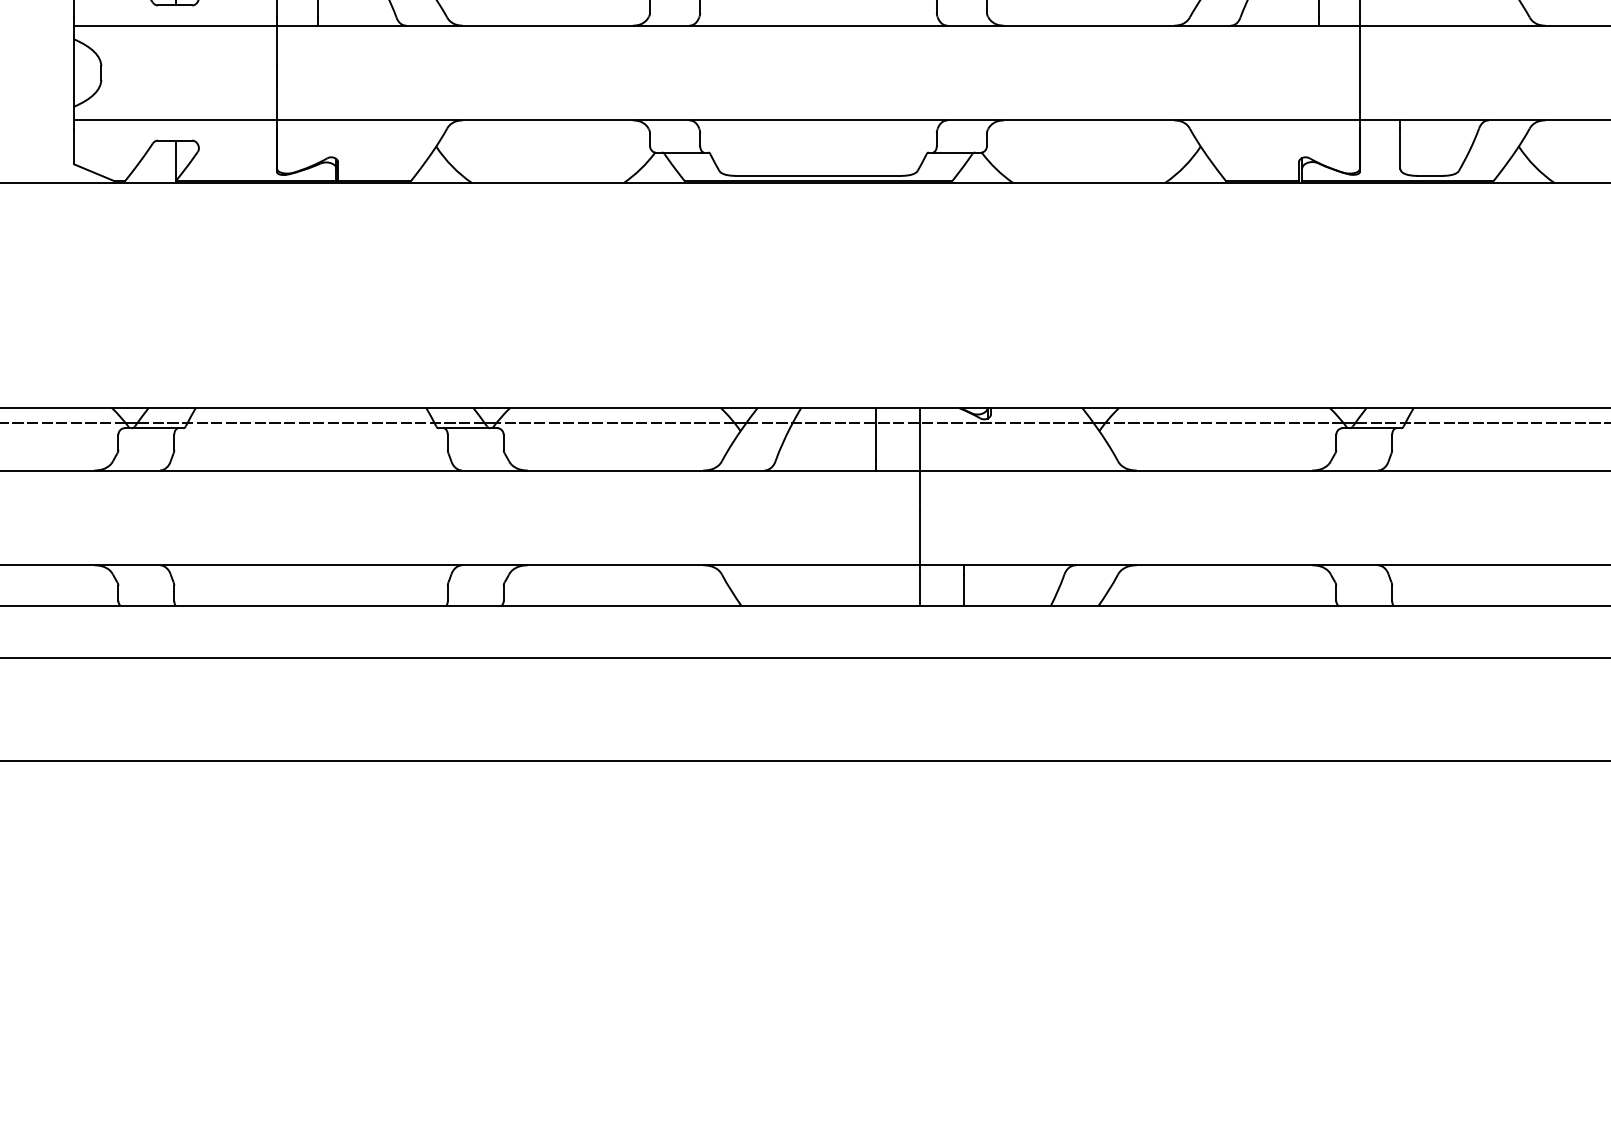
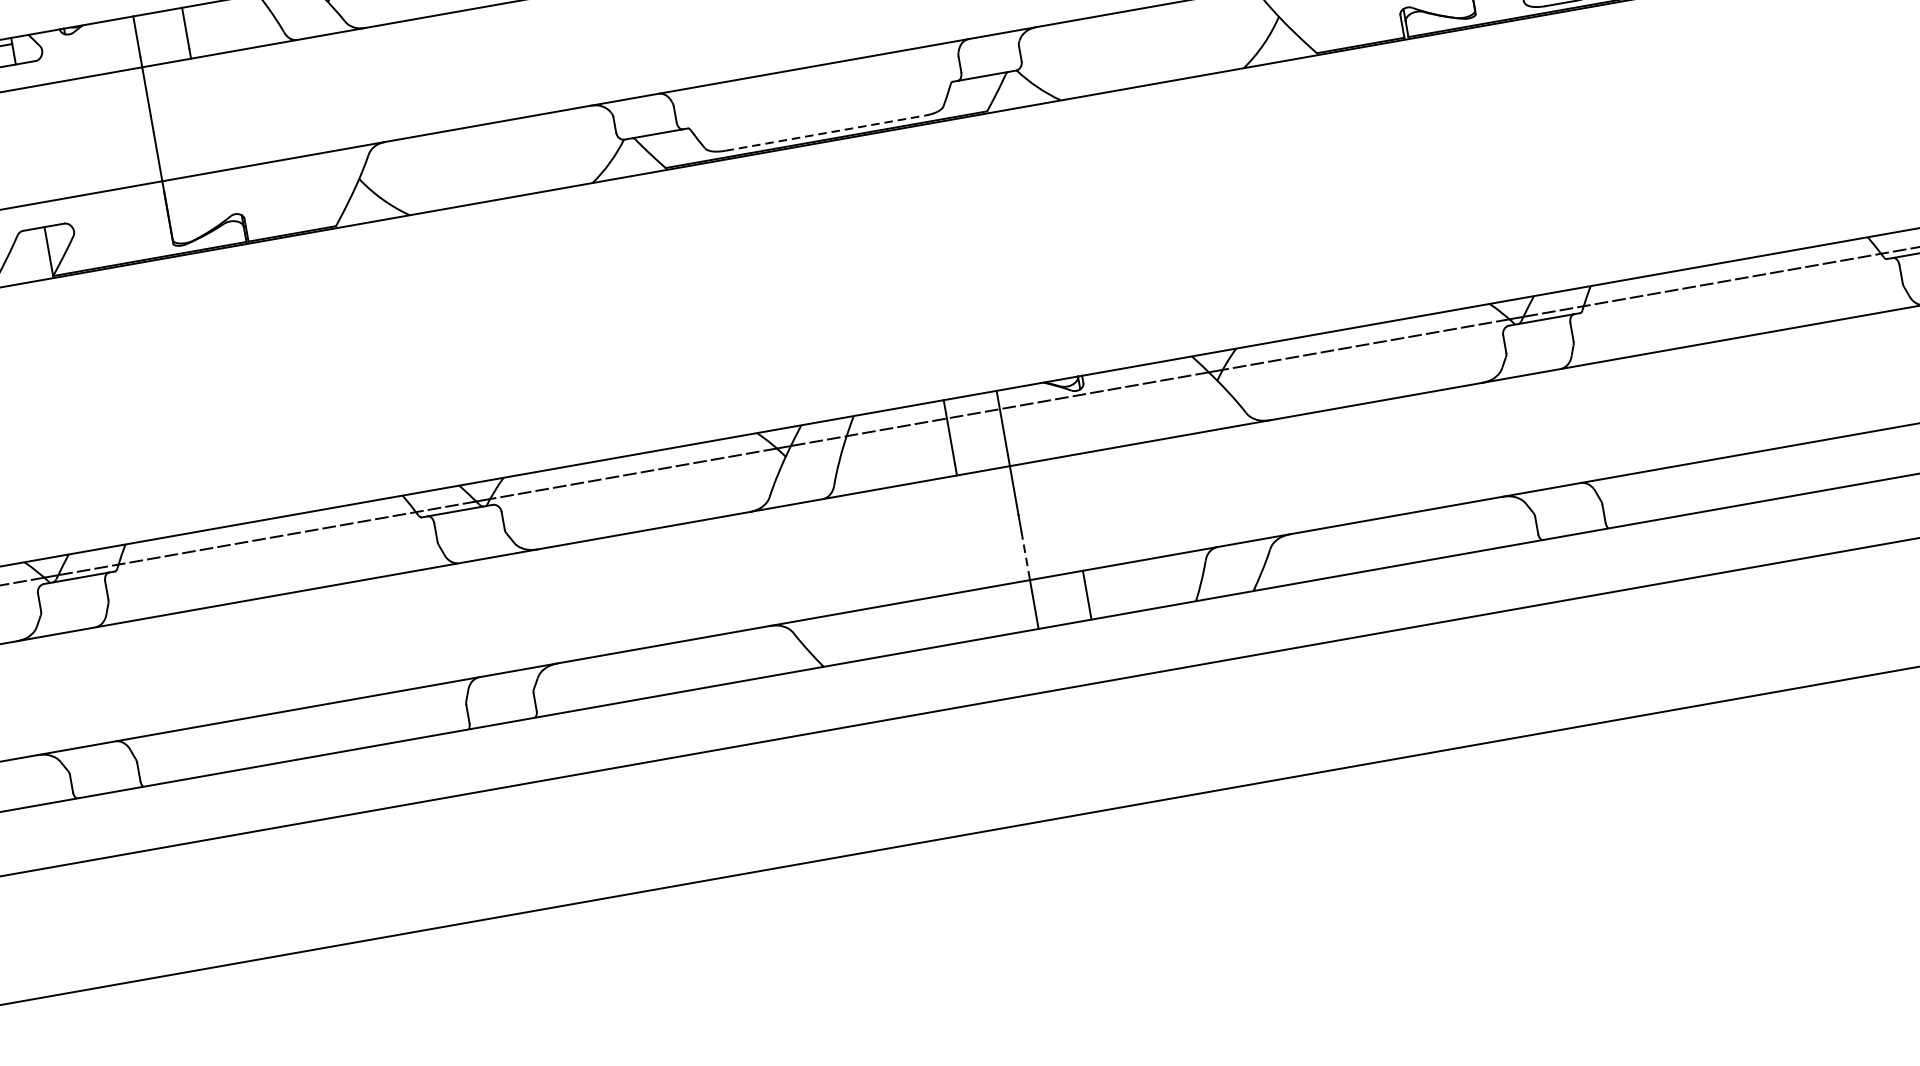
line: (818, 175) -> (825, 132), solid -> dashed
line: (920, 545) -> (1026, 556), solid -> dashed

